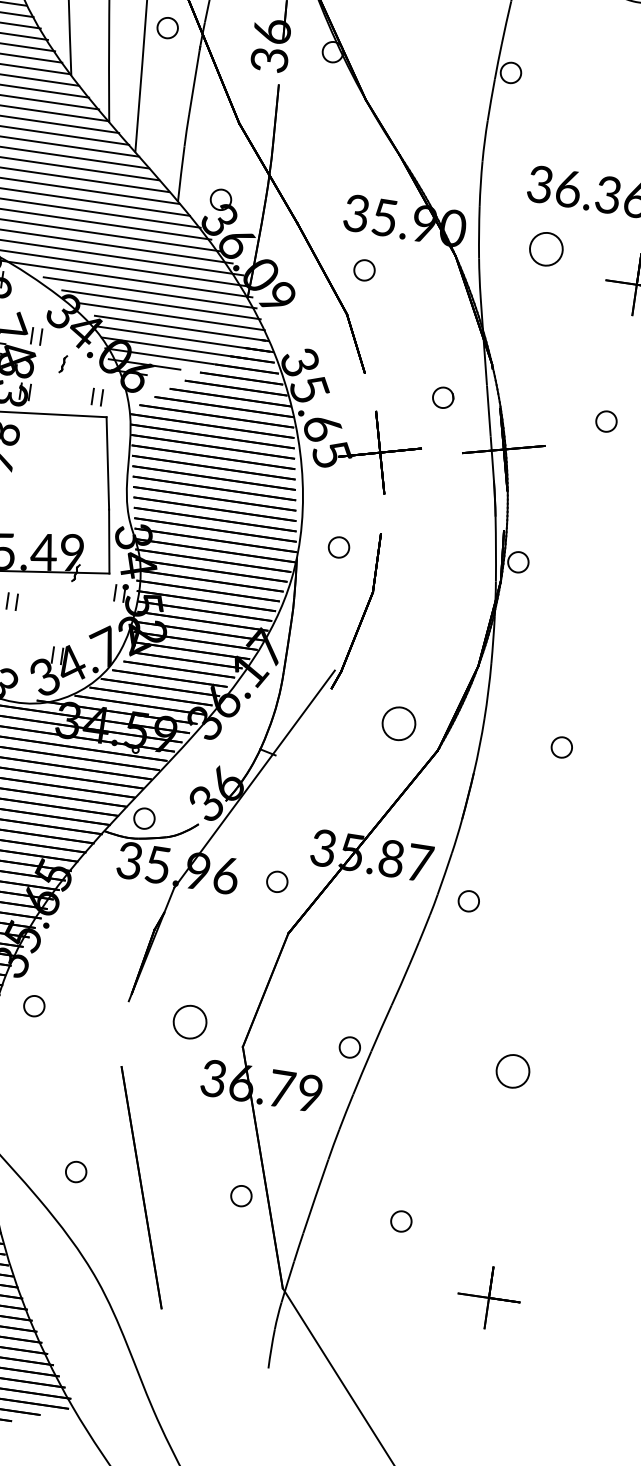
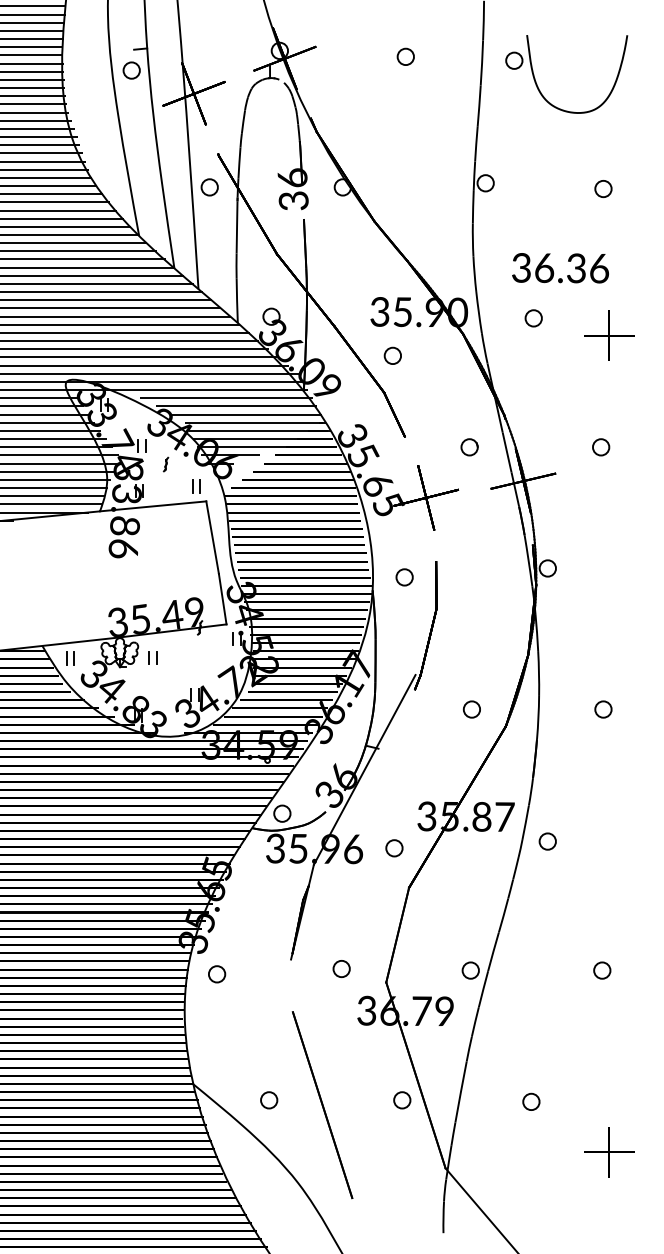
part: (545, 249) -> (533, 318), size x0.62
part: (398, 723) -> (471, 709), size x0.62
part: (189, 1021) -> (341, 968), size x0.62
part: (513, 1071) -> (602, 970), size x0.62

